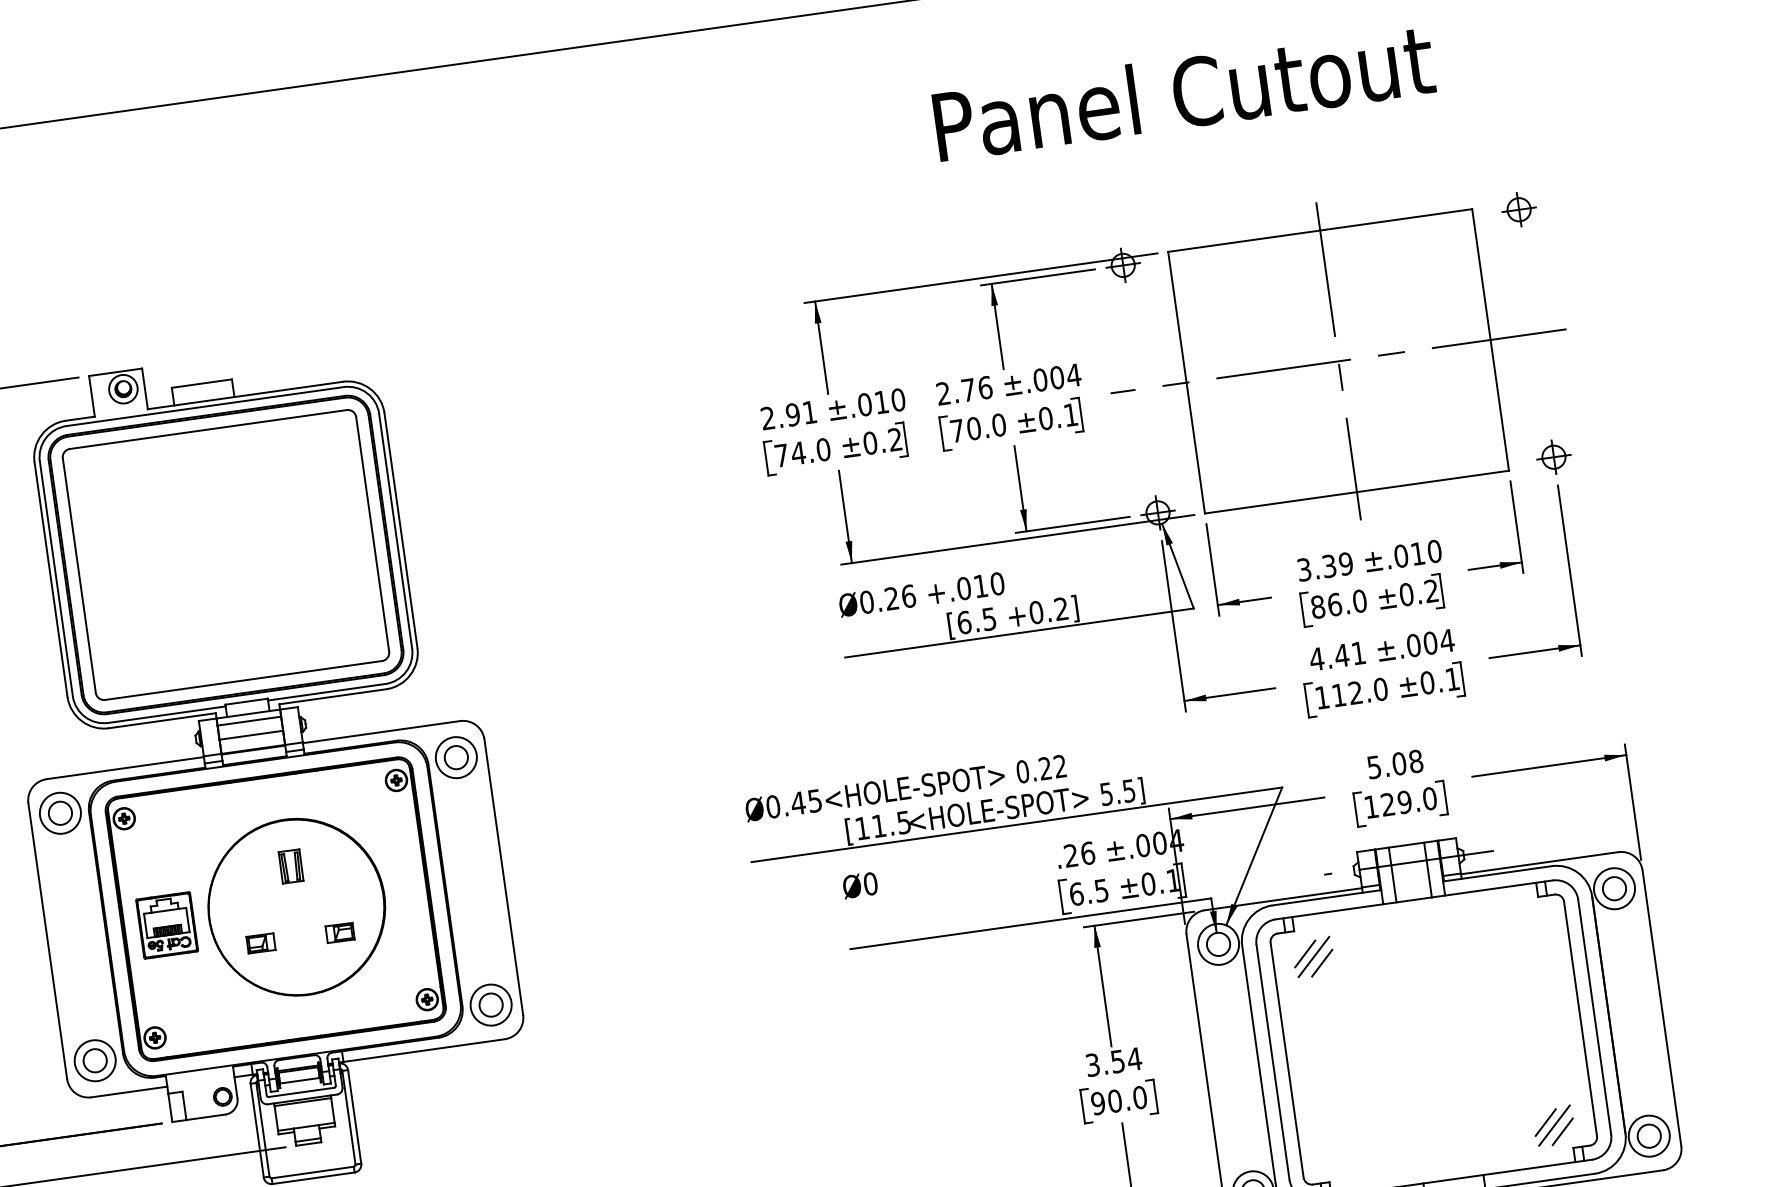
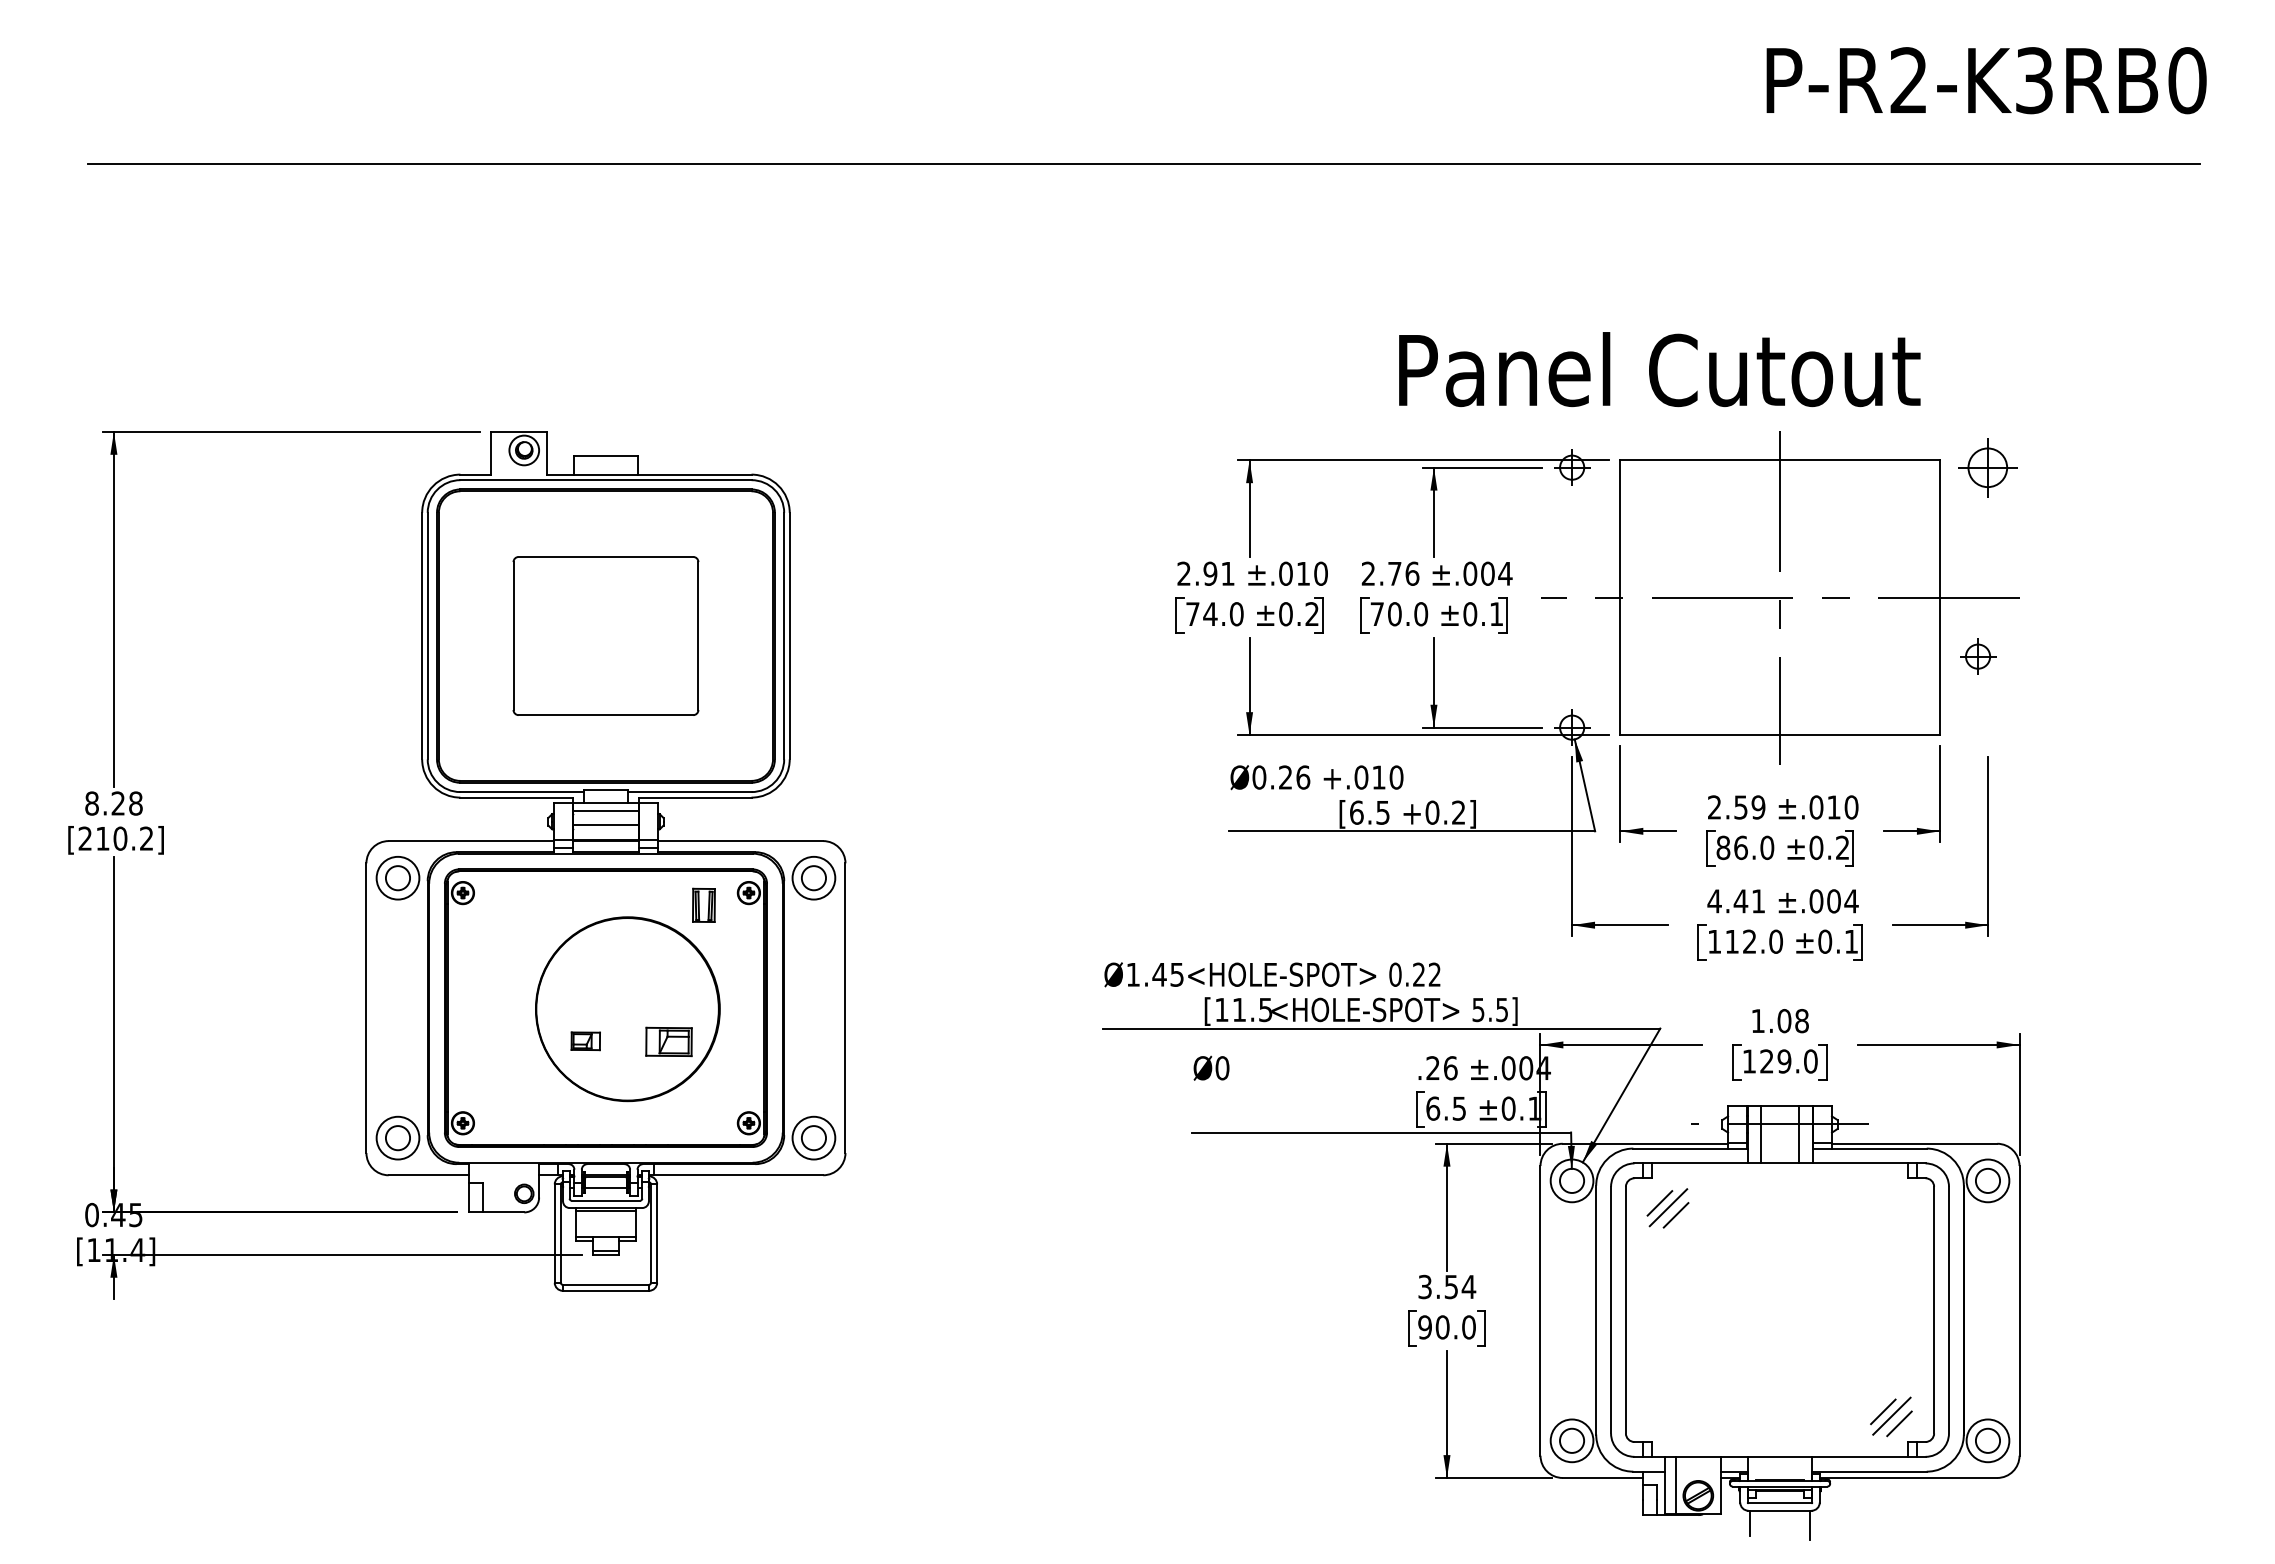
text: (1183, 92) -> (1659, 369), moved
part: (1519, 209) -> (1988, 467), size x1.6
part: (1554, 457) -> (1978, 656), moved
part: (225, 554) -> (605, 635), size x0.6
text: (1316, 568) -> (1727, 807), 3.39 -> 2.59
text: (1373, 767) -> (1757, 1021), 5.08 -> 1.08
text: (773, 806) -> (1133, 974), Ø0.45 -> Ø1.45
part: (290, 865) -> (703, 904), moved
part: (166, 925) -> (491, 1009), removed
part: (339, 932) -> (668, 1041), size x1.6

